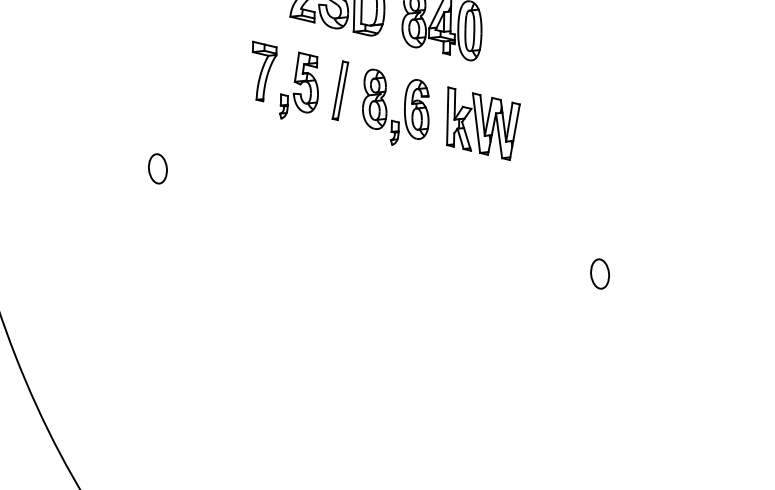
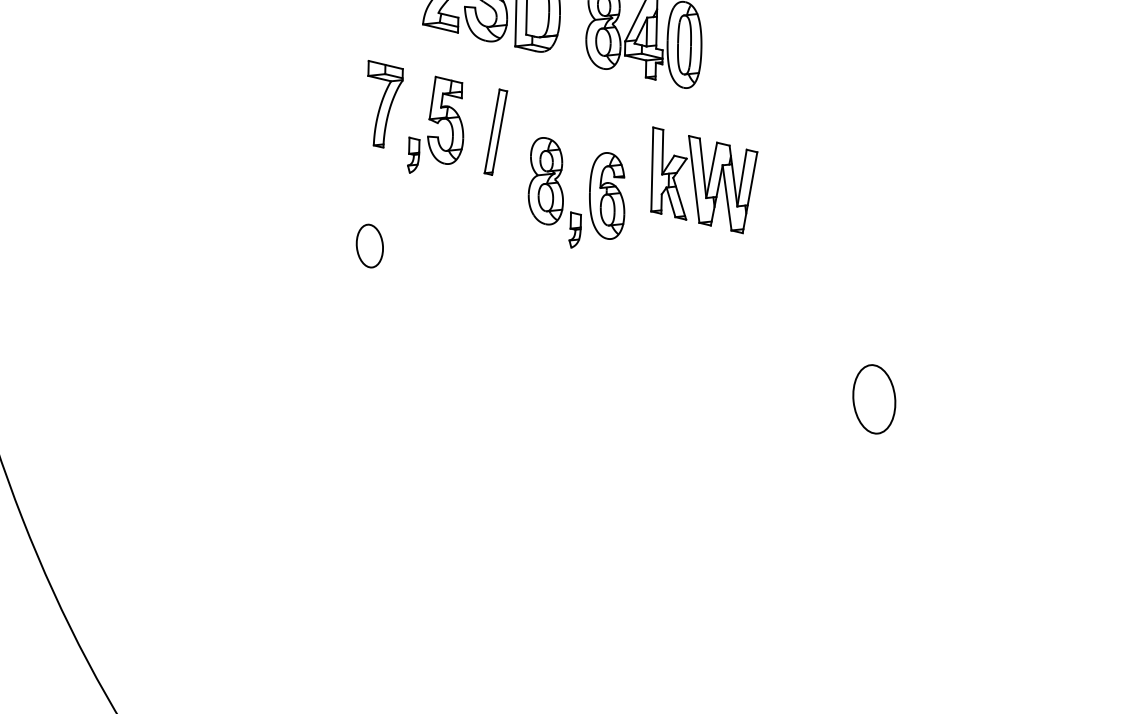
part: (387, 109) -> (564, 195), moved
part: (157, 168) -> (369, 245), moved
part: (599, 273) -> (873, 398), size x1.6

